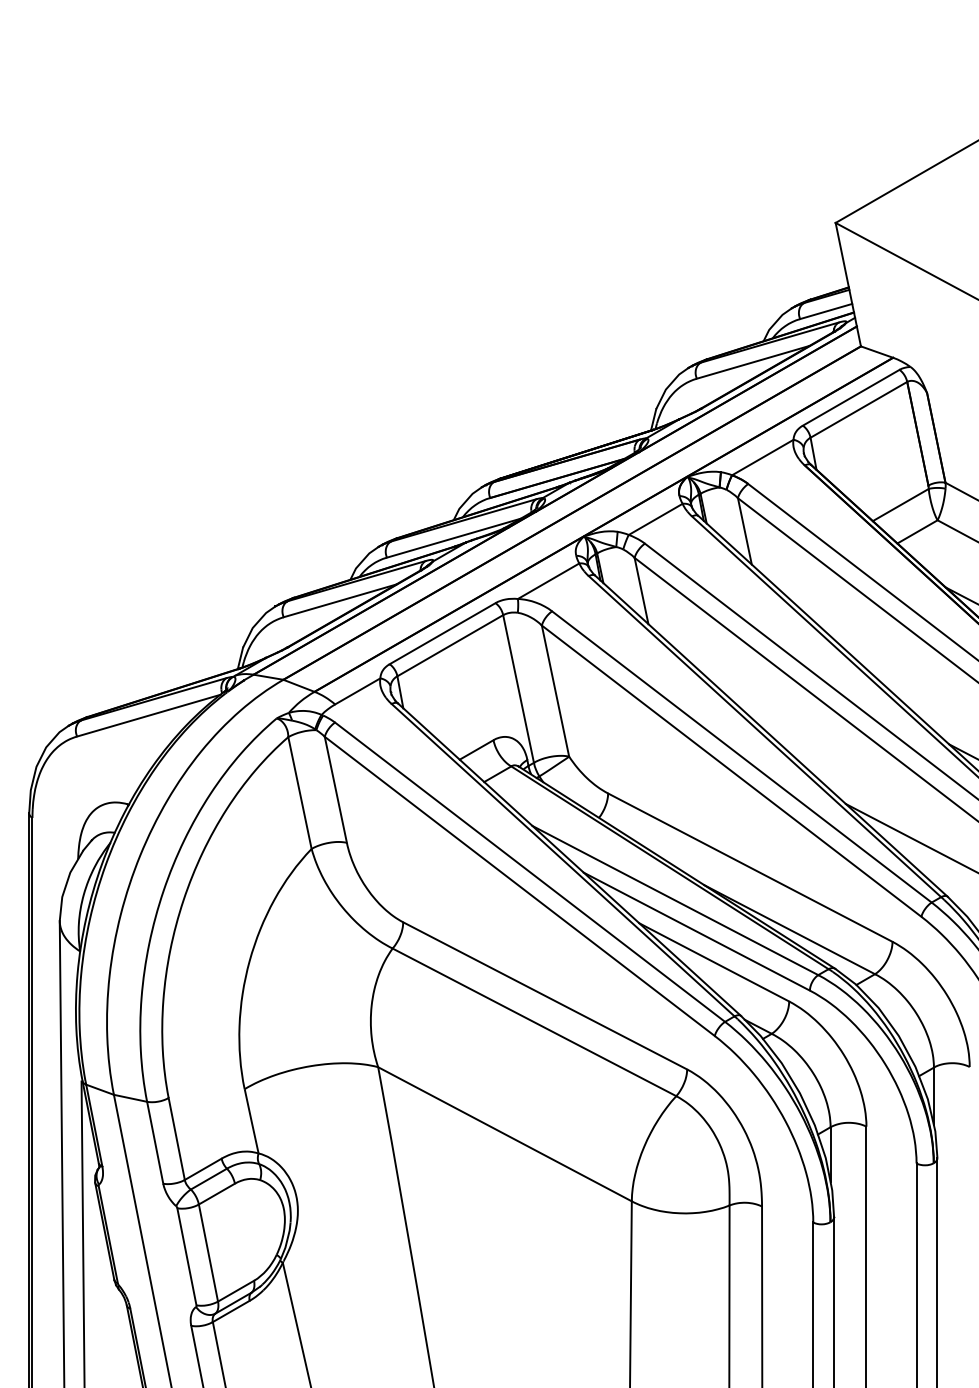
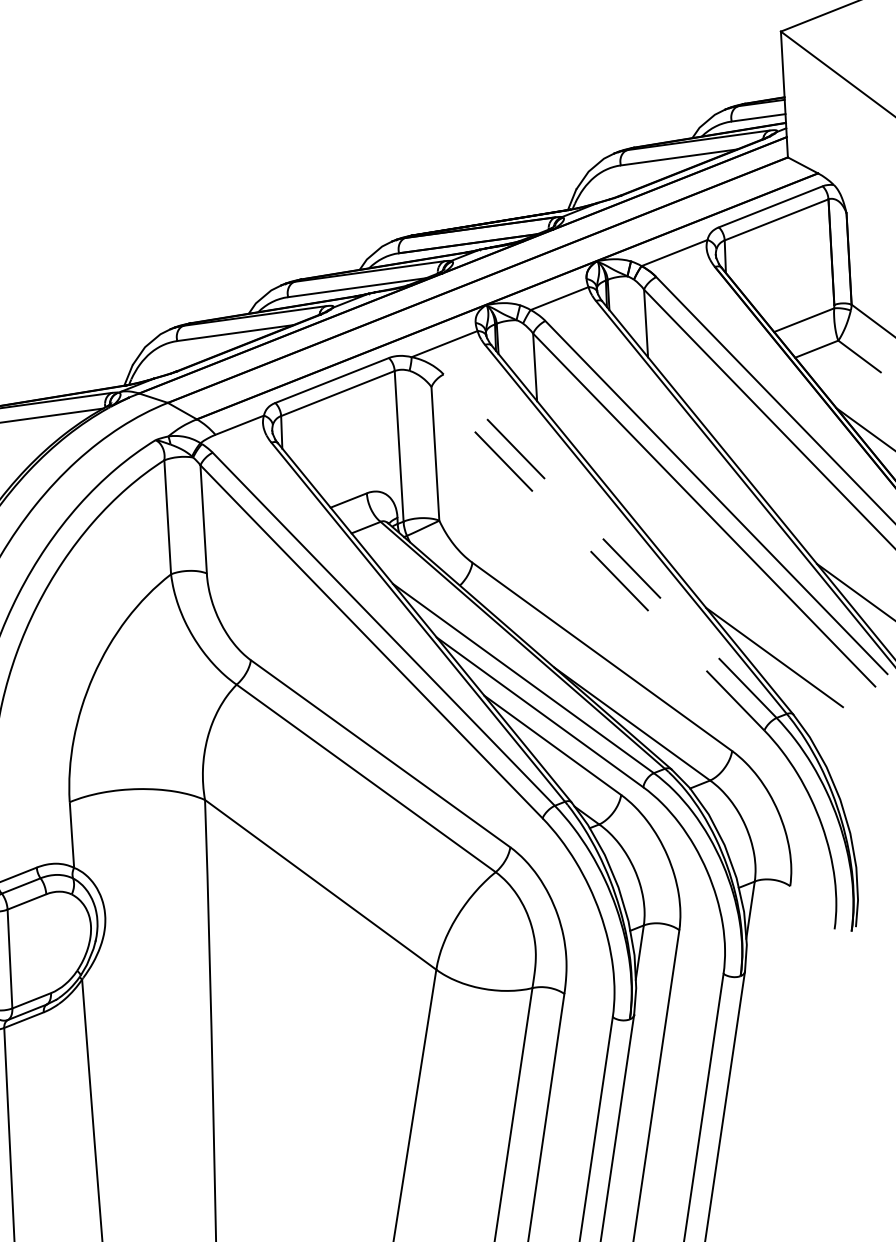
line: (741, 756) -> (609, 545), solid -> dashed
line: (731, 770) -> (597, 558), solid -> dashed

